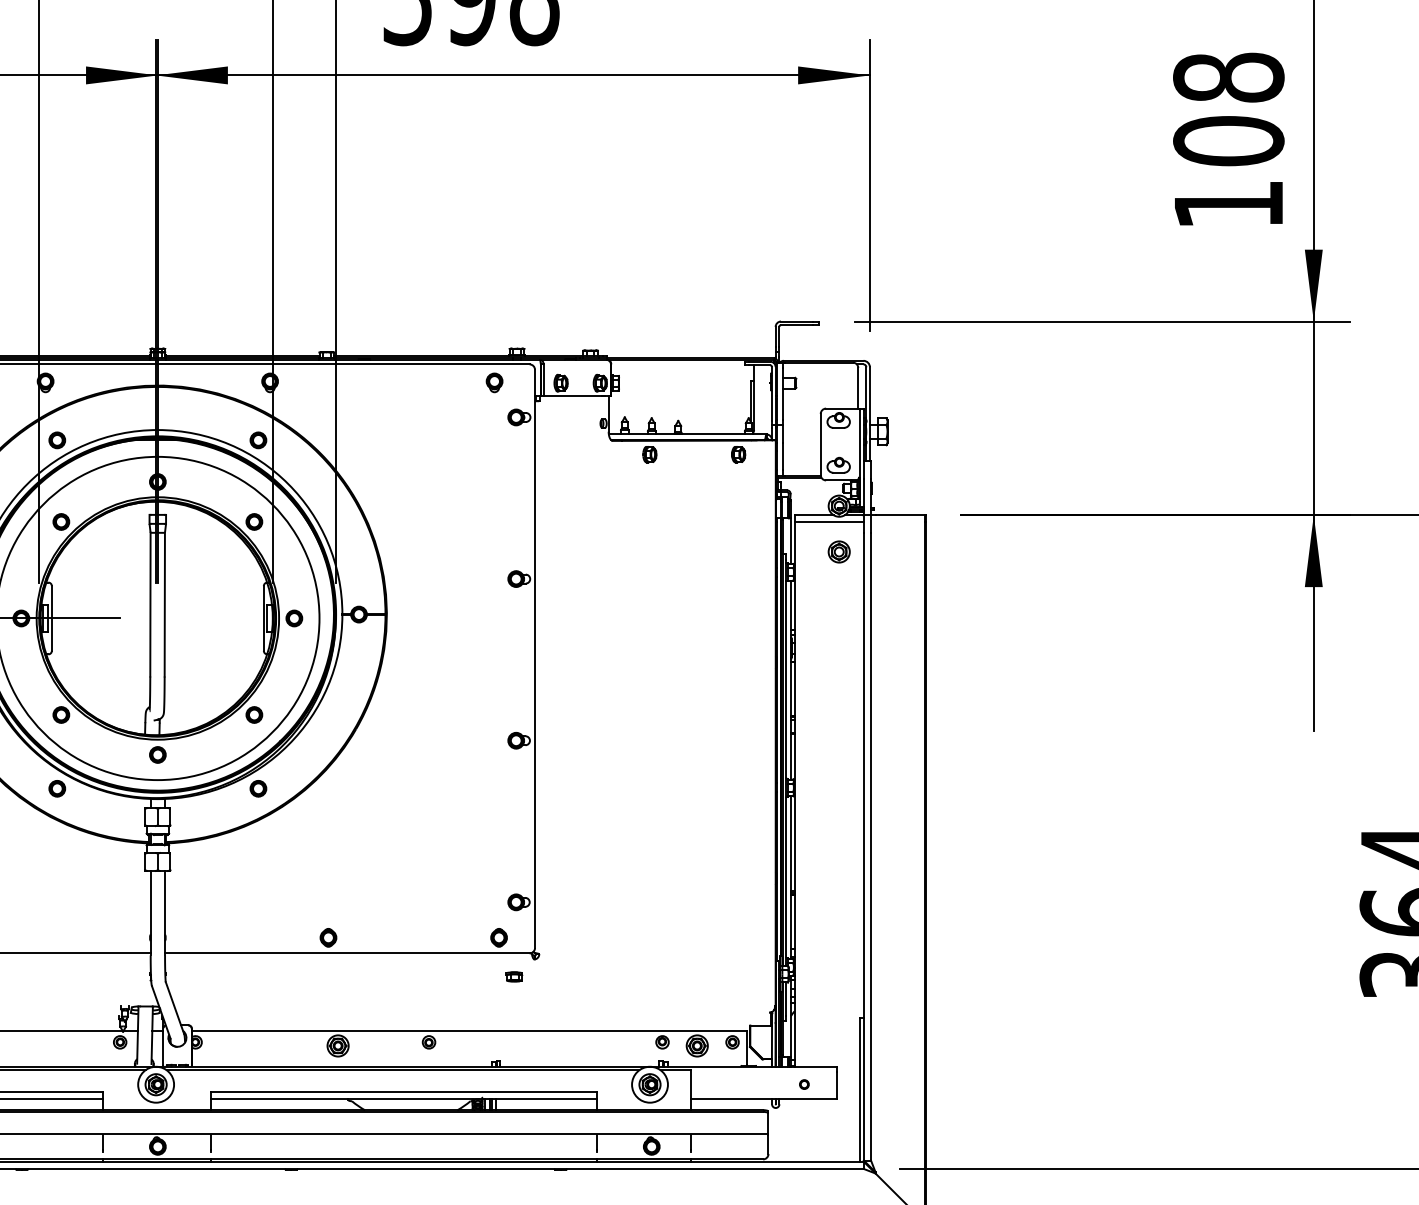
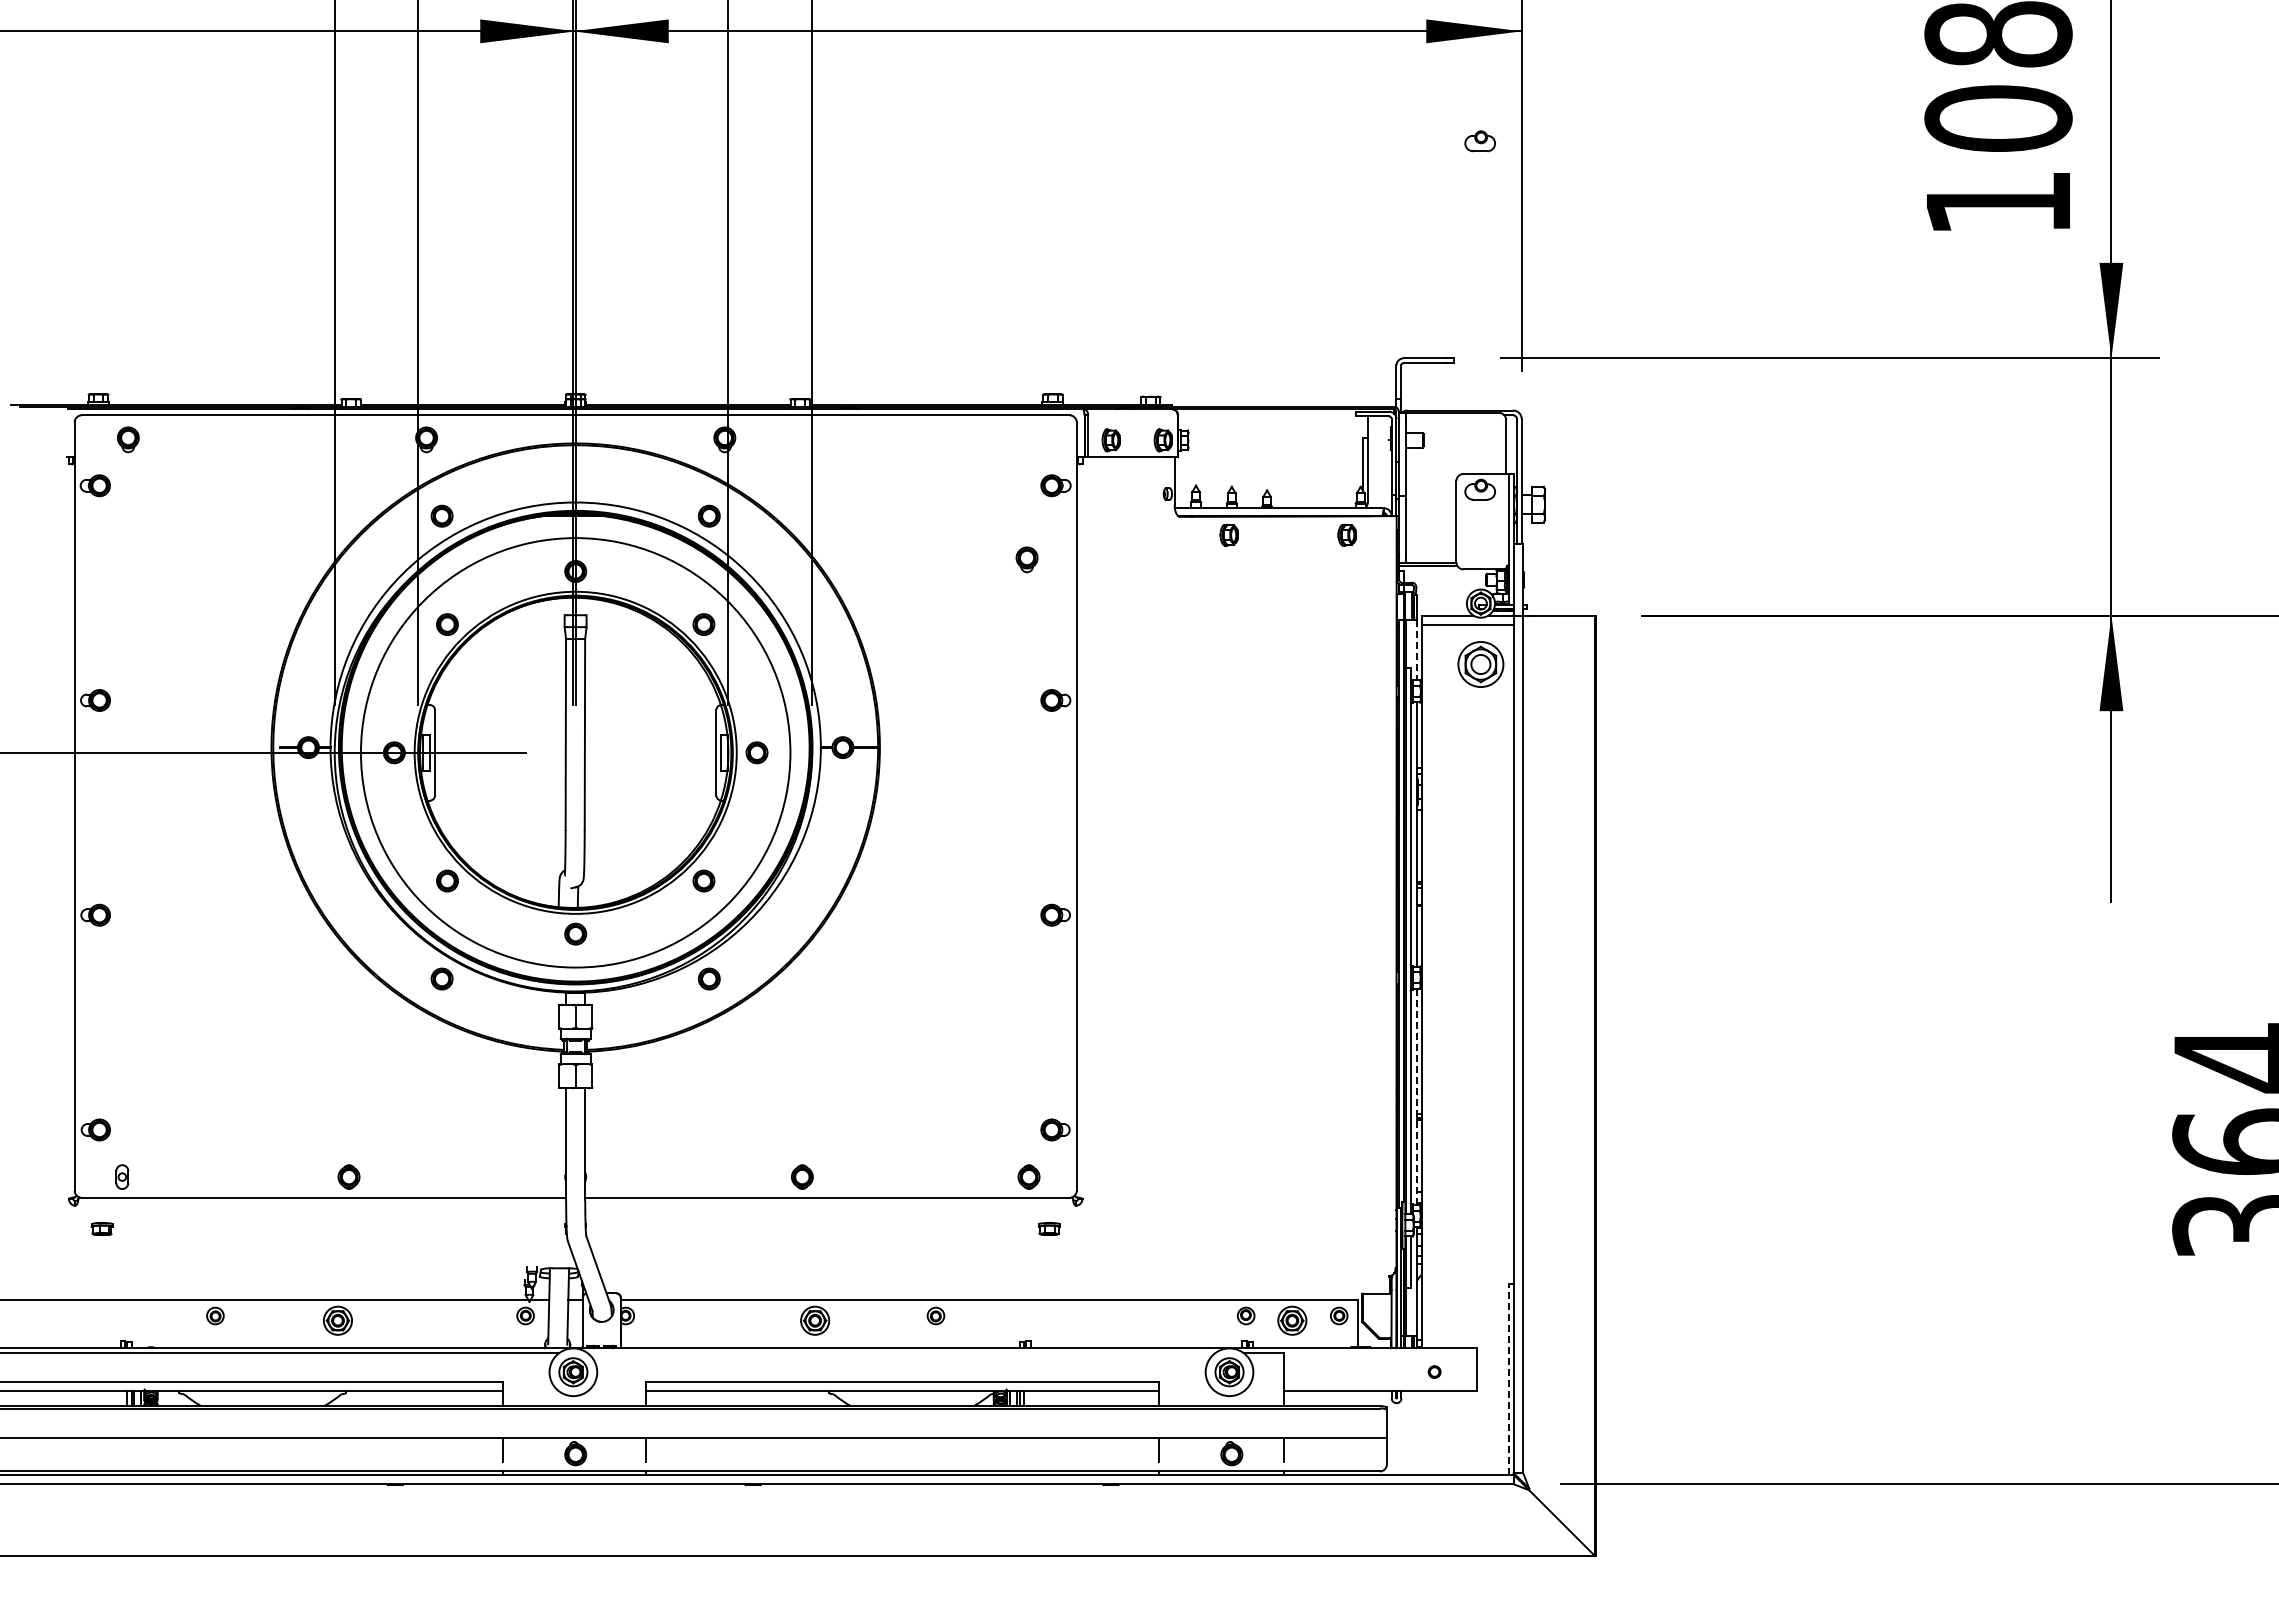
part: (494, 382) -> (1026, 559), moved
part: (838, 465) -> (1479, 141), moved
line: (790, 541) -> (1416, 650), solid -> dashed
part: (838, 551) -> (1480, 664), size x1.6
line: (790, 877) -> (1416, 1097), solid -> dashed
line: (403, 1069) -> (901, 1352), removed
line: (859, 1089) -> (1508, 1378), solid -> dashed

